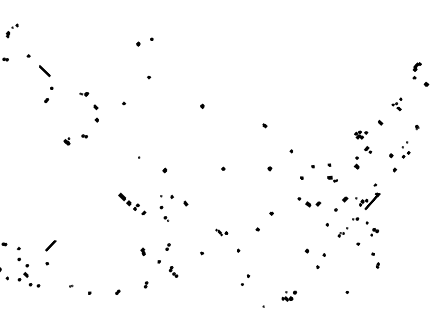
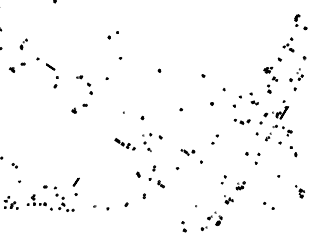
part: (397, 103) -> (288, 44), size x1.67
part: (263, 221) -> (214, 139), size x0.62
part: (220, 232) -> (187, 152), size x1.67
part: (245, 279) -> (223, 179), moved

